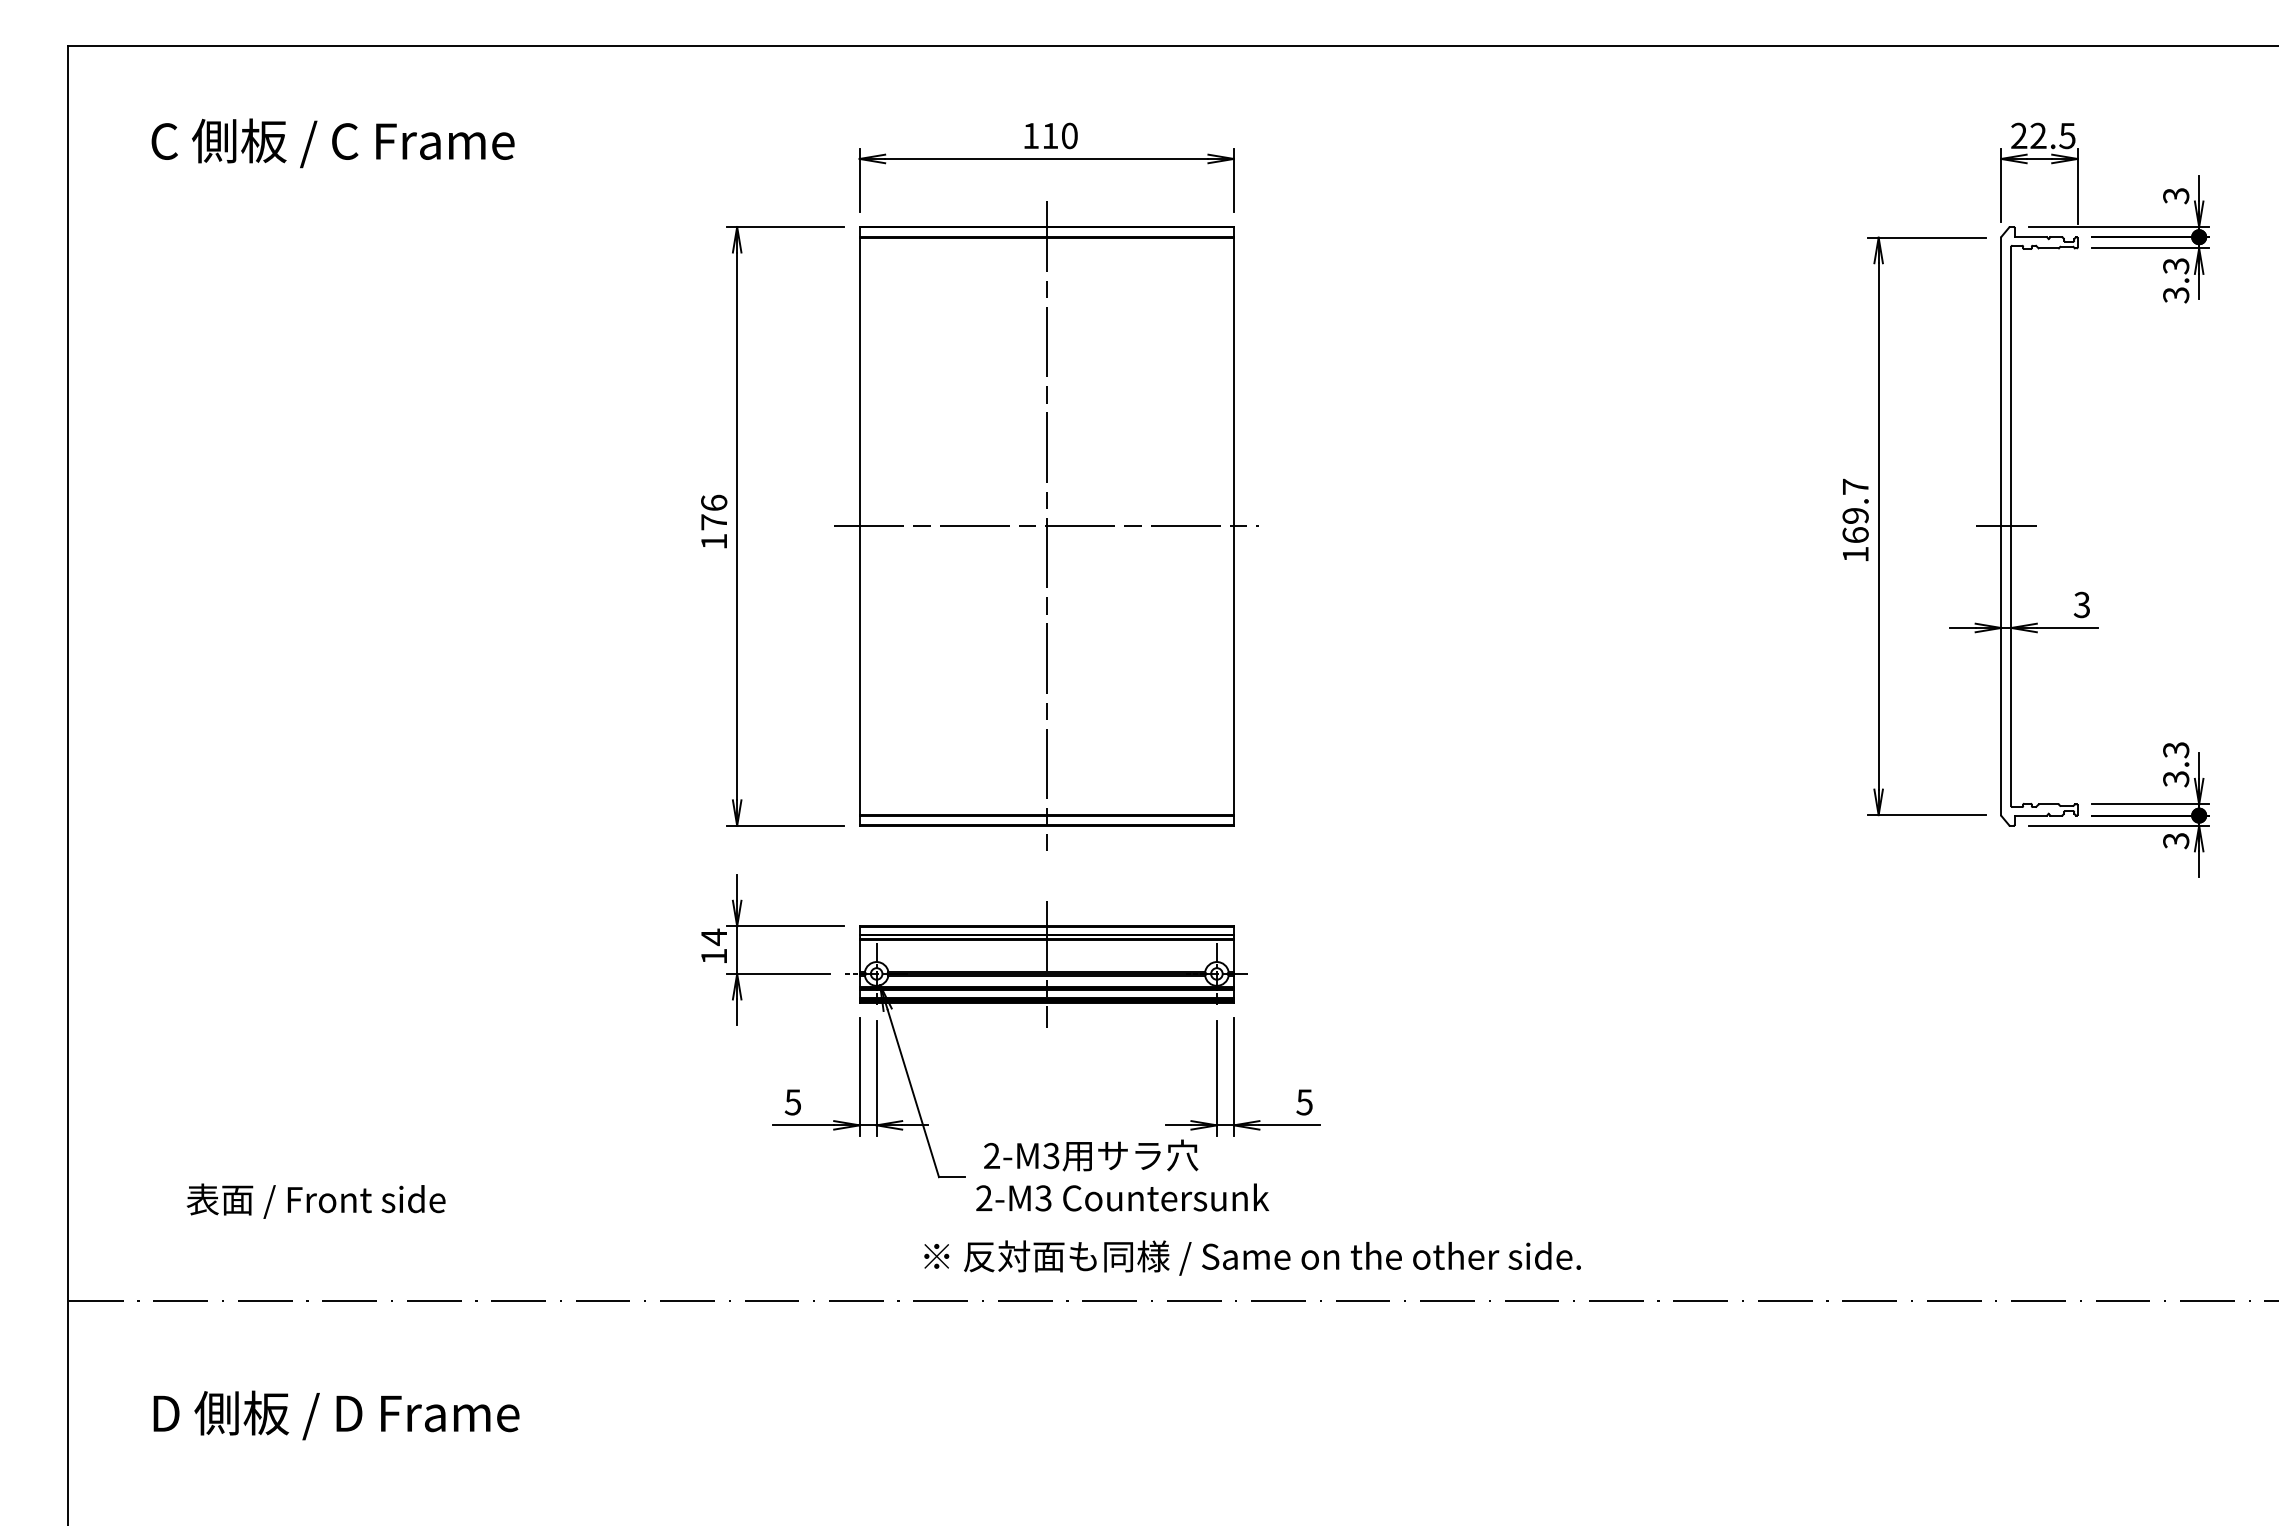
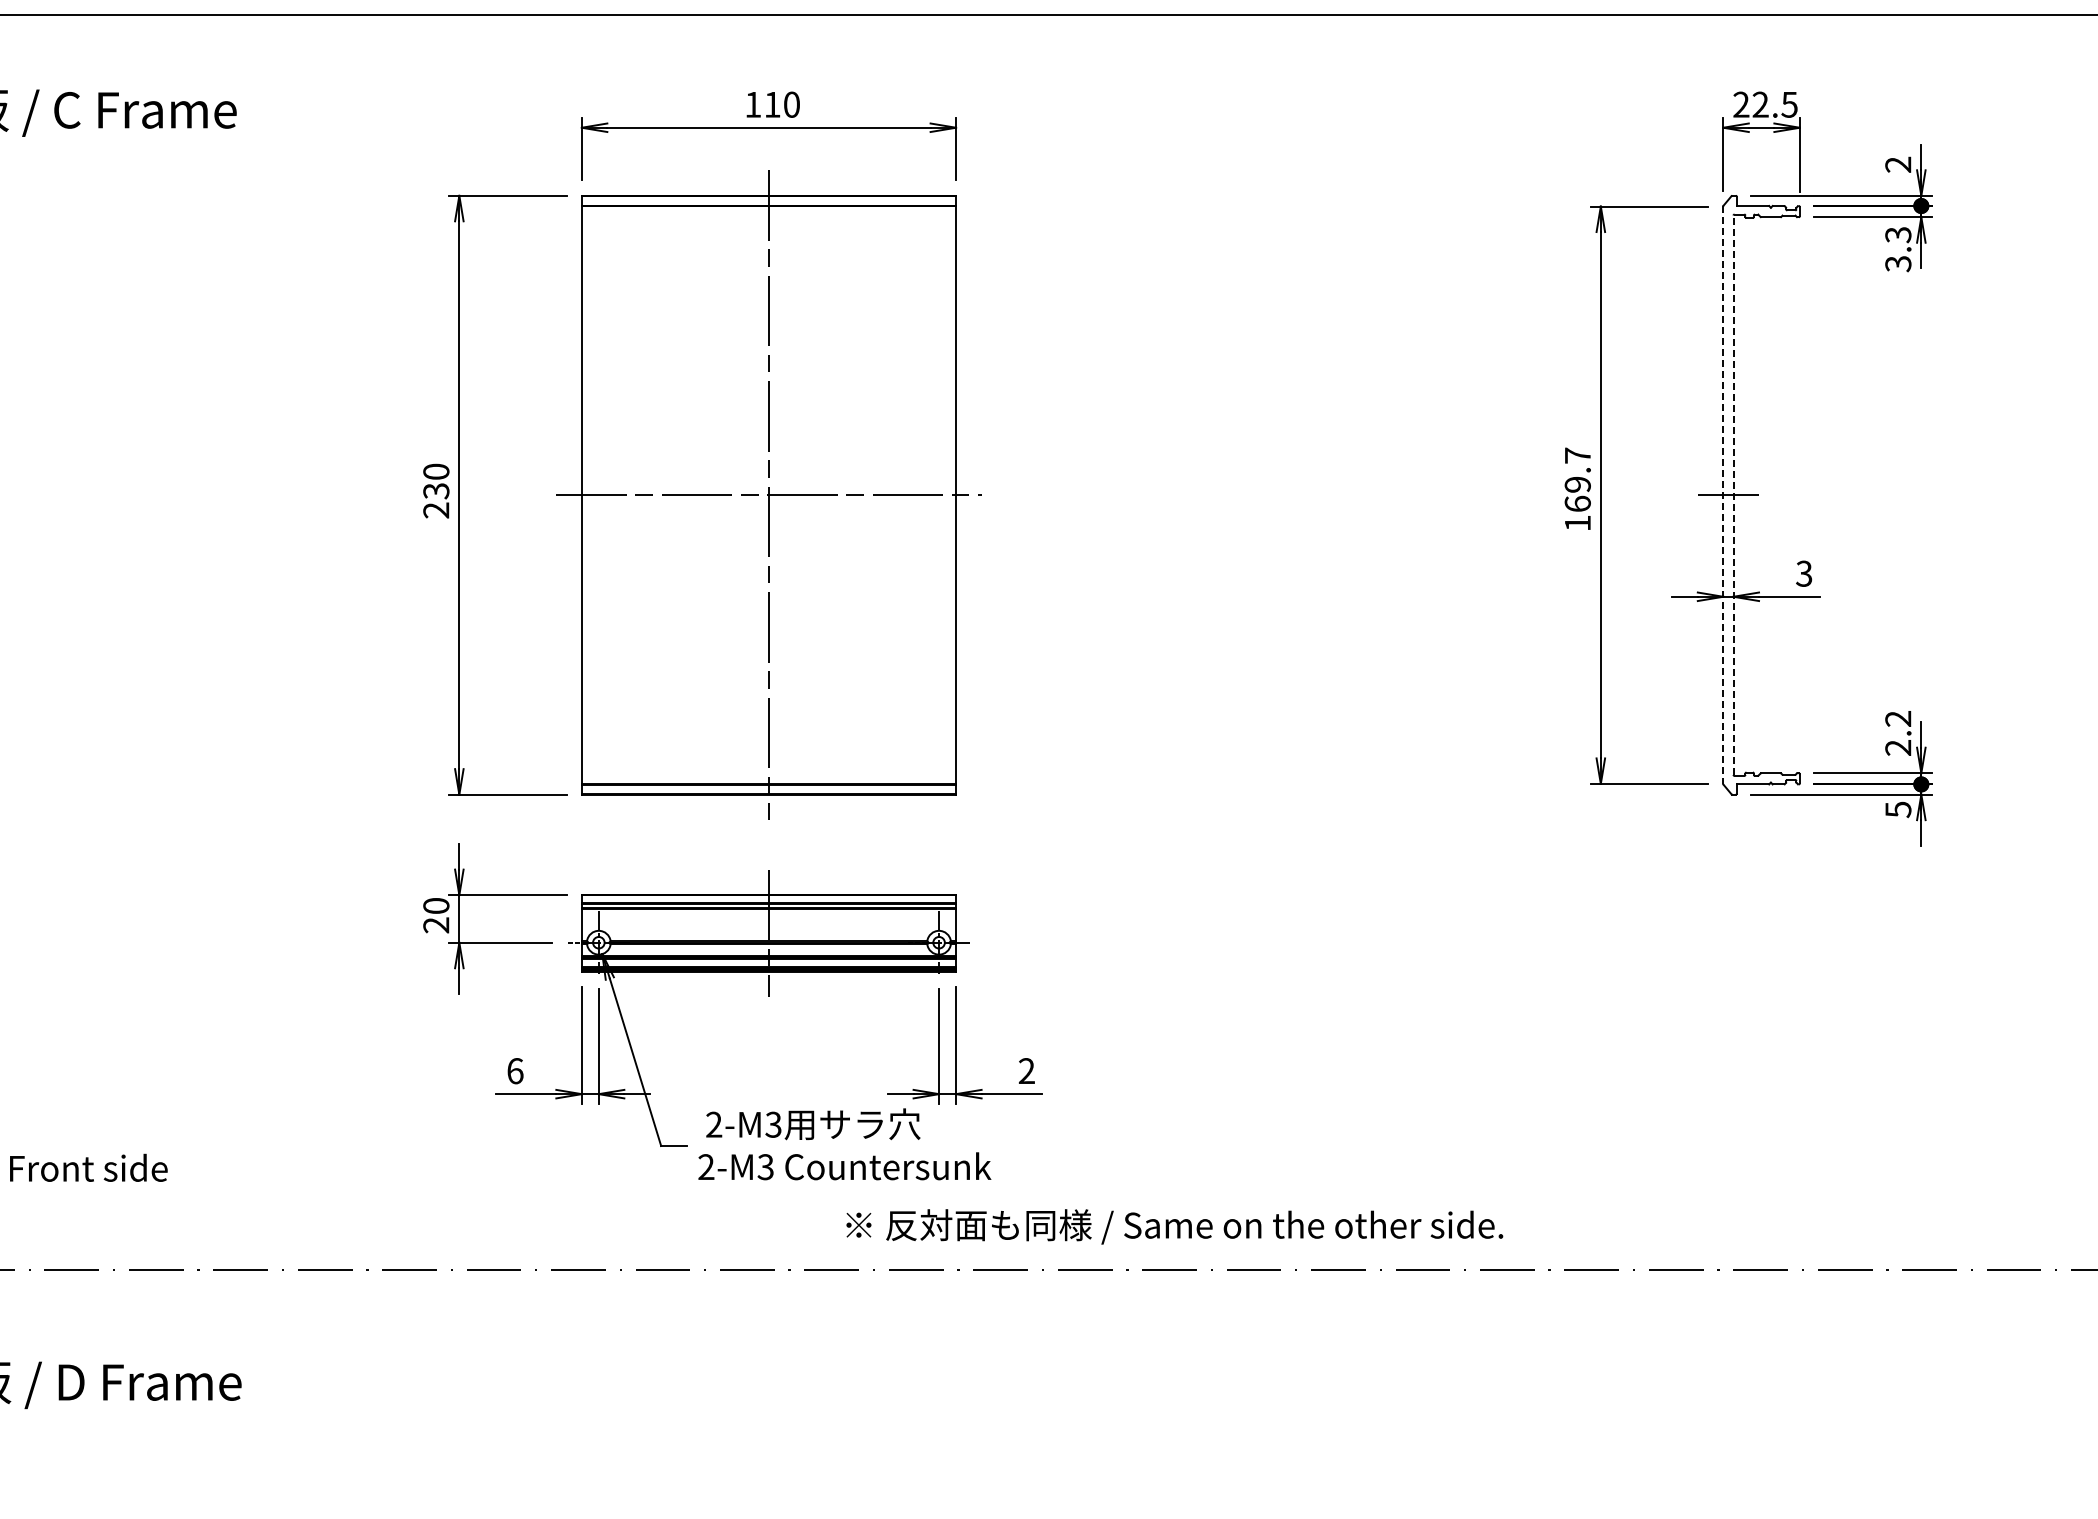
text: (2176, 196) -> (1898, 165), 3 -> 2
text: (714, 521) -> (436, 490), 176 -> 230
line: (2001, 526) -> (1723, 495), solid -> dashed
line: (2011, 526) -> (1733, 495), solid -> dashed
text: (2176, 764) -> (1898, 733), 3.3 -> 2.2
text: (2175, 840) -> (1897, 809), 3 -> 5
text: (714, 946) -> (436, 915), 14 -> 20
text: (792, 1102) -> (514, 1071), 5 -> 6
text: (1304, 1102) -> (1026, 1071), 5 -> 2
text: (1252, 1257) -> (1174, 1226), moved

